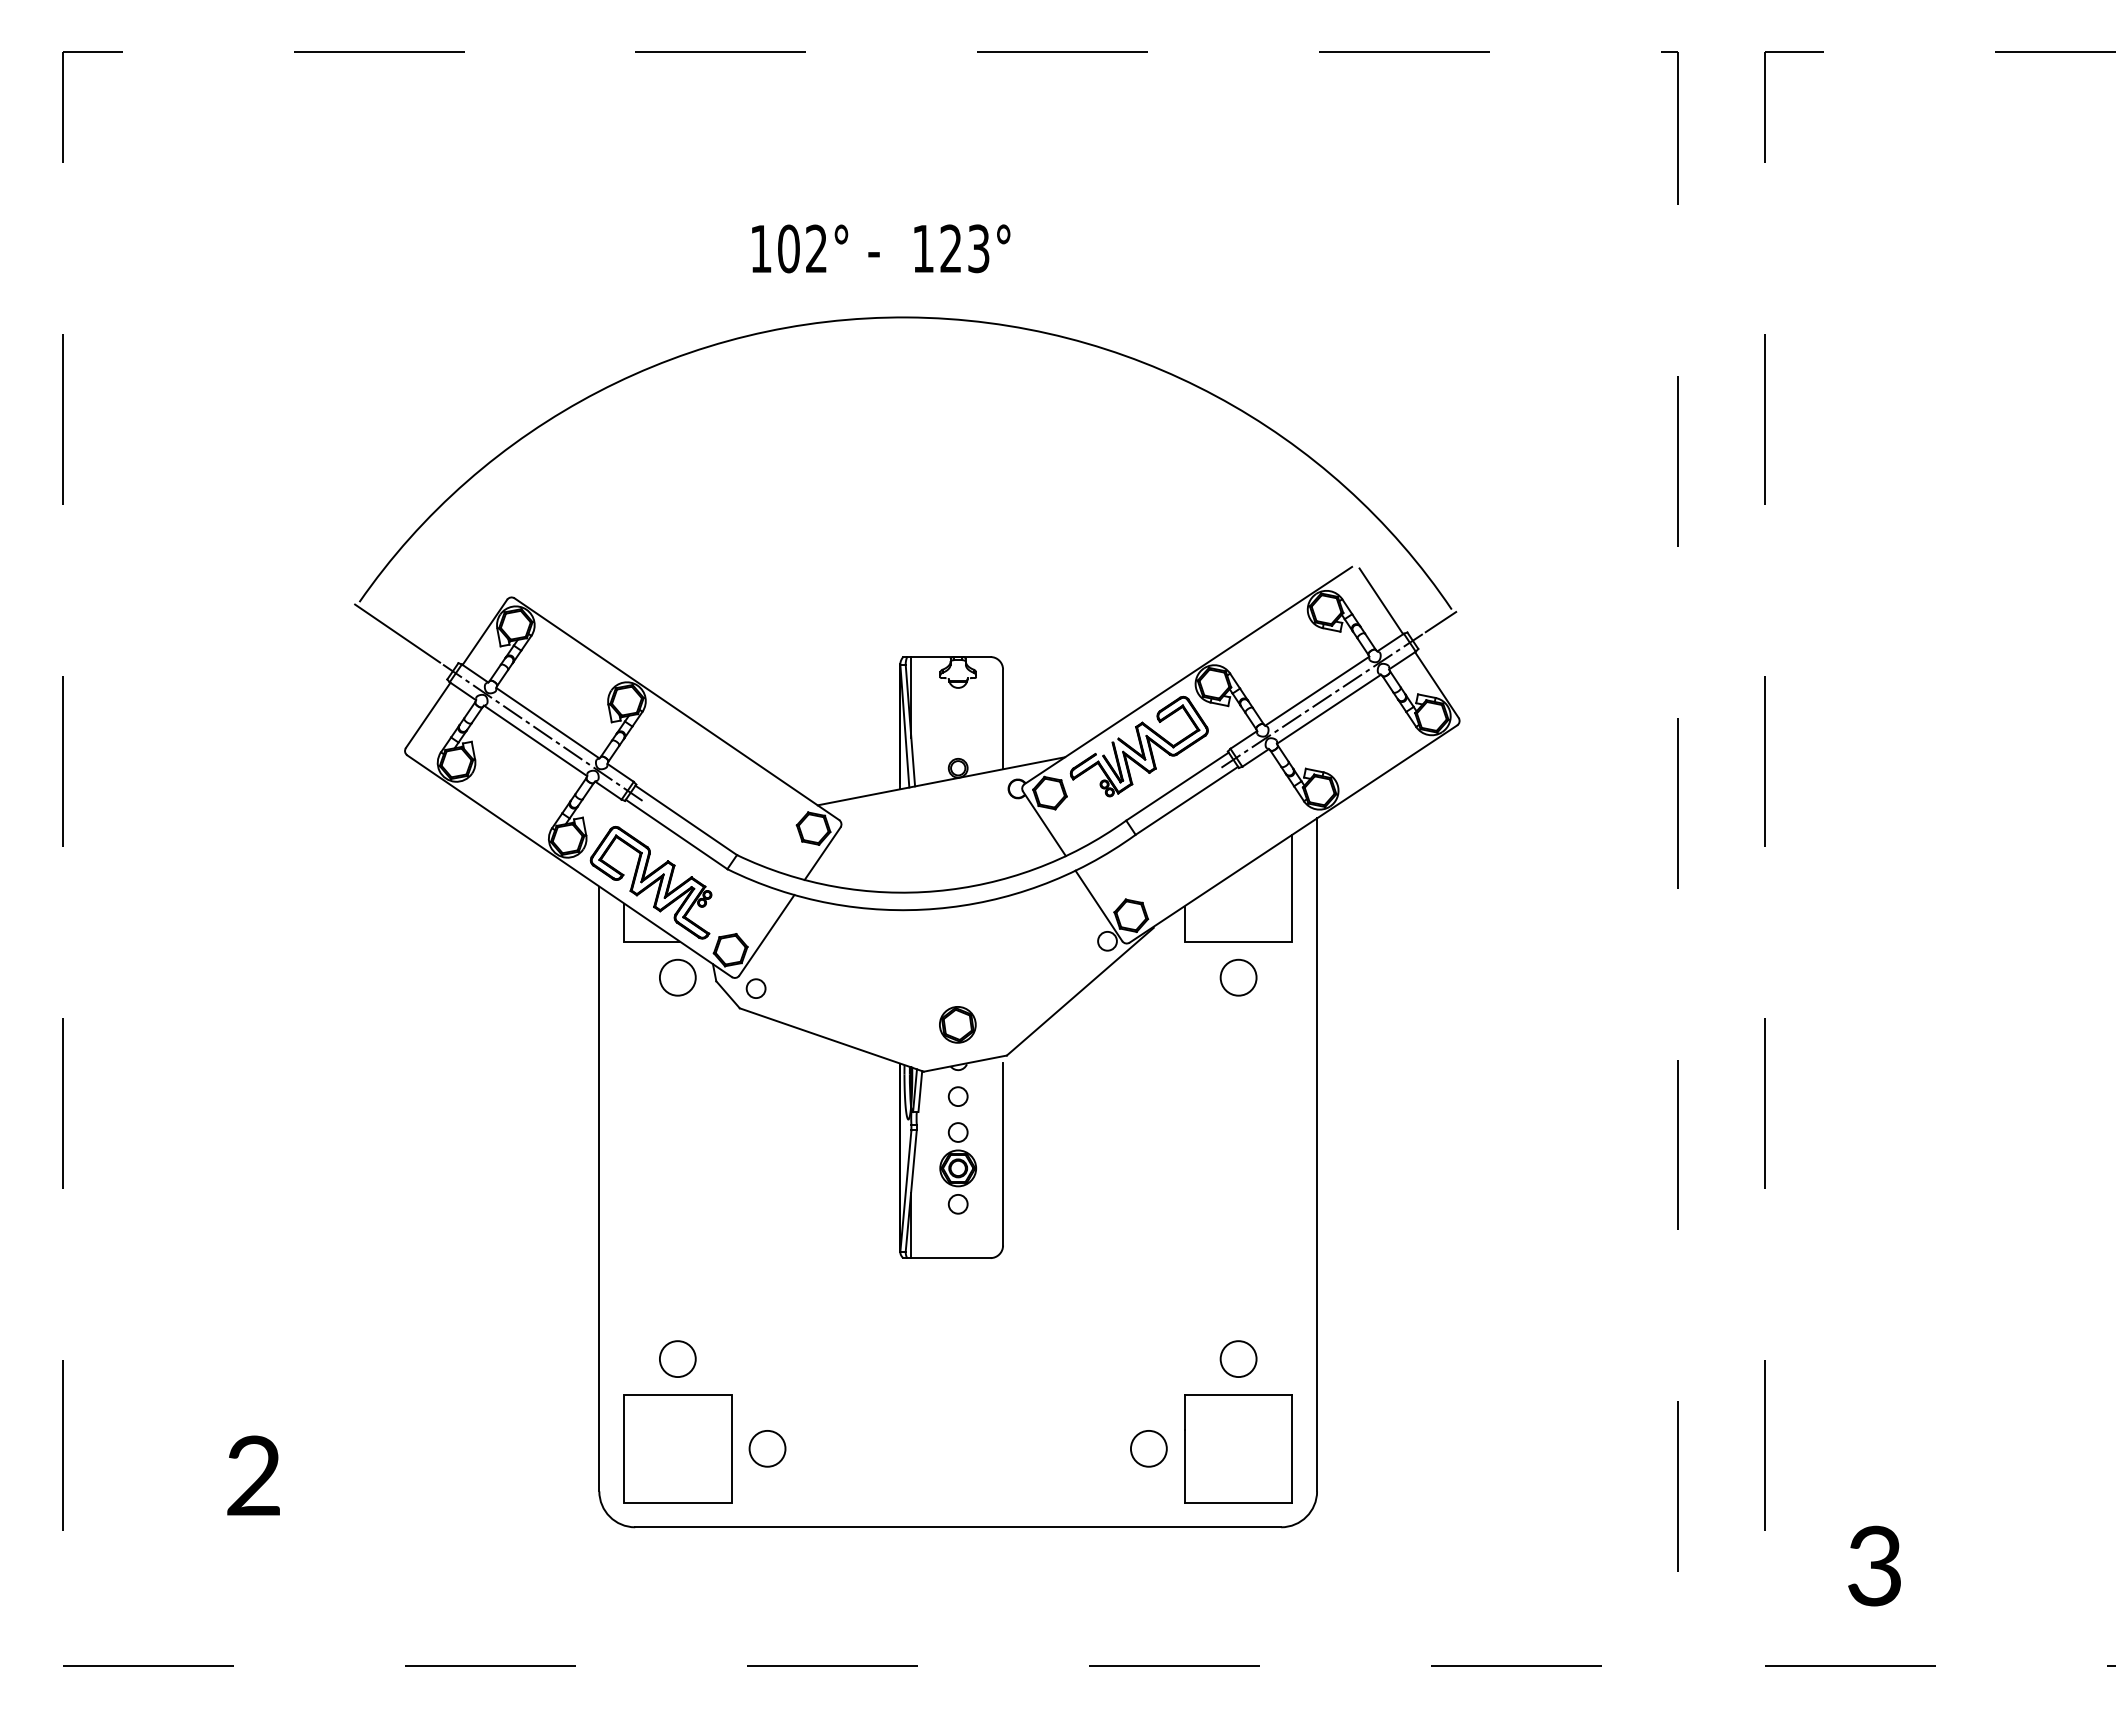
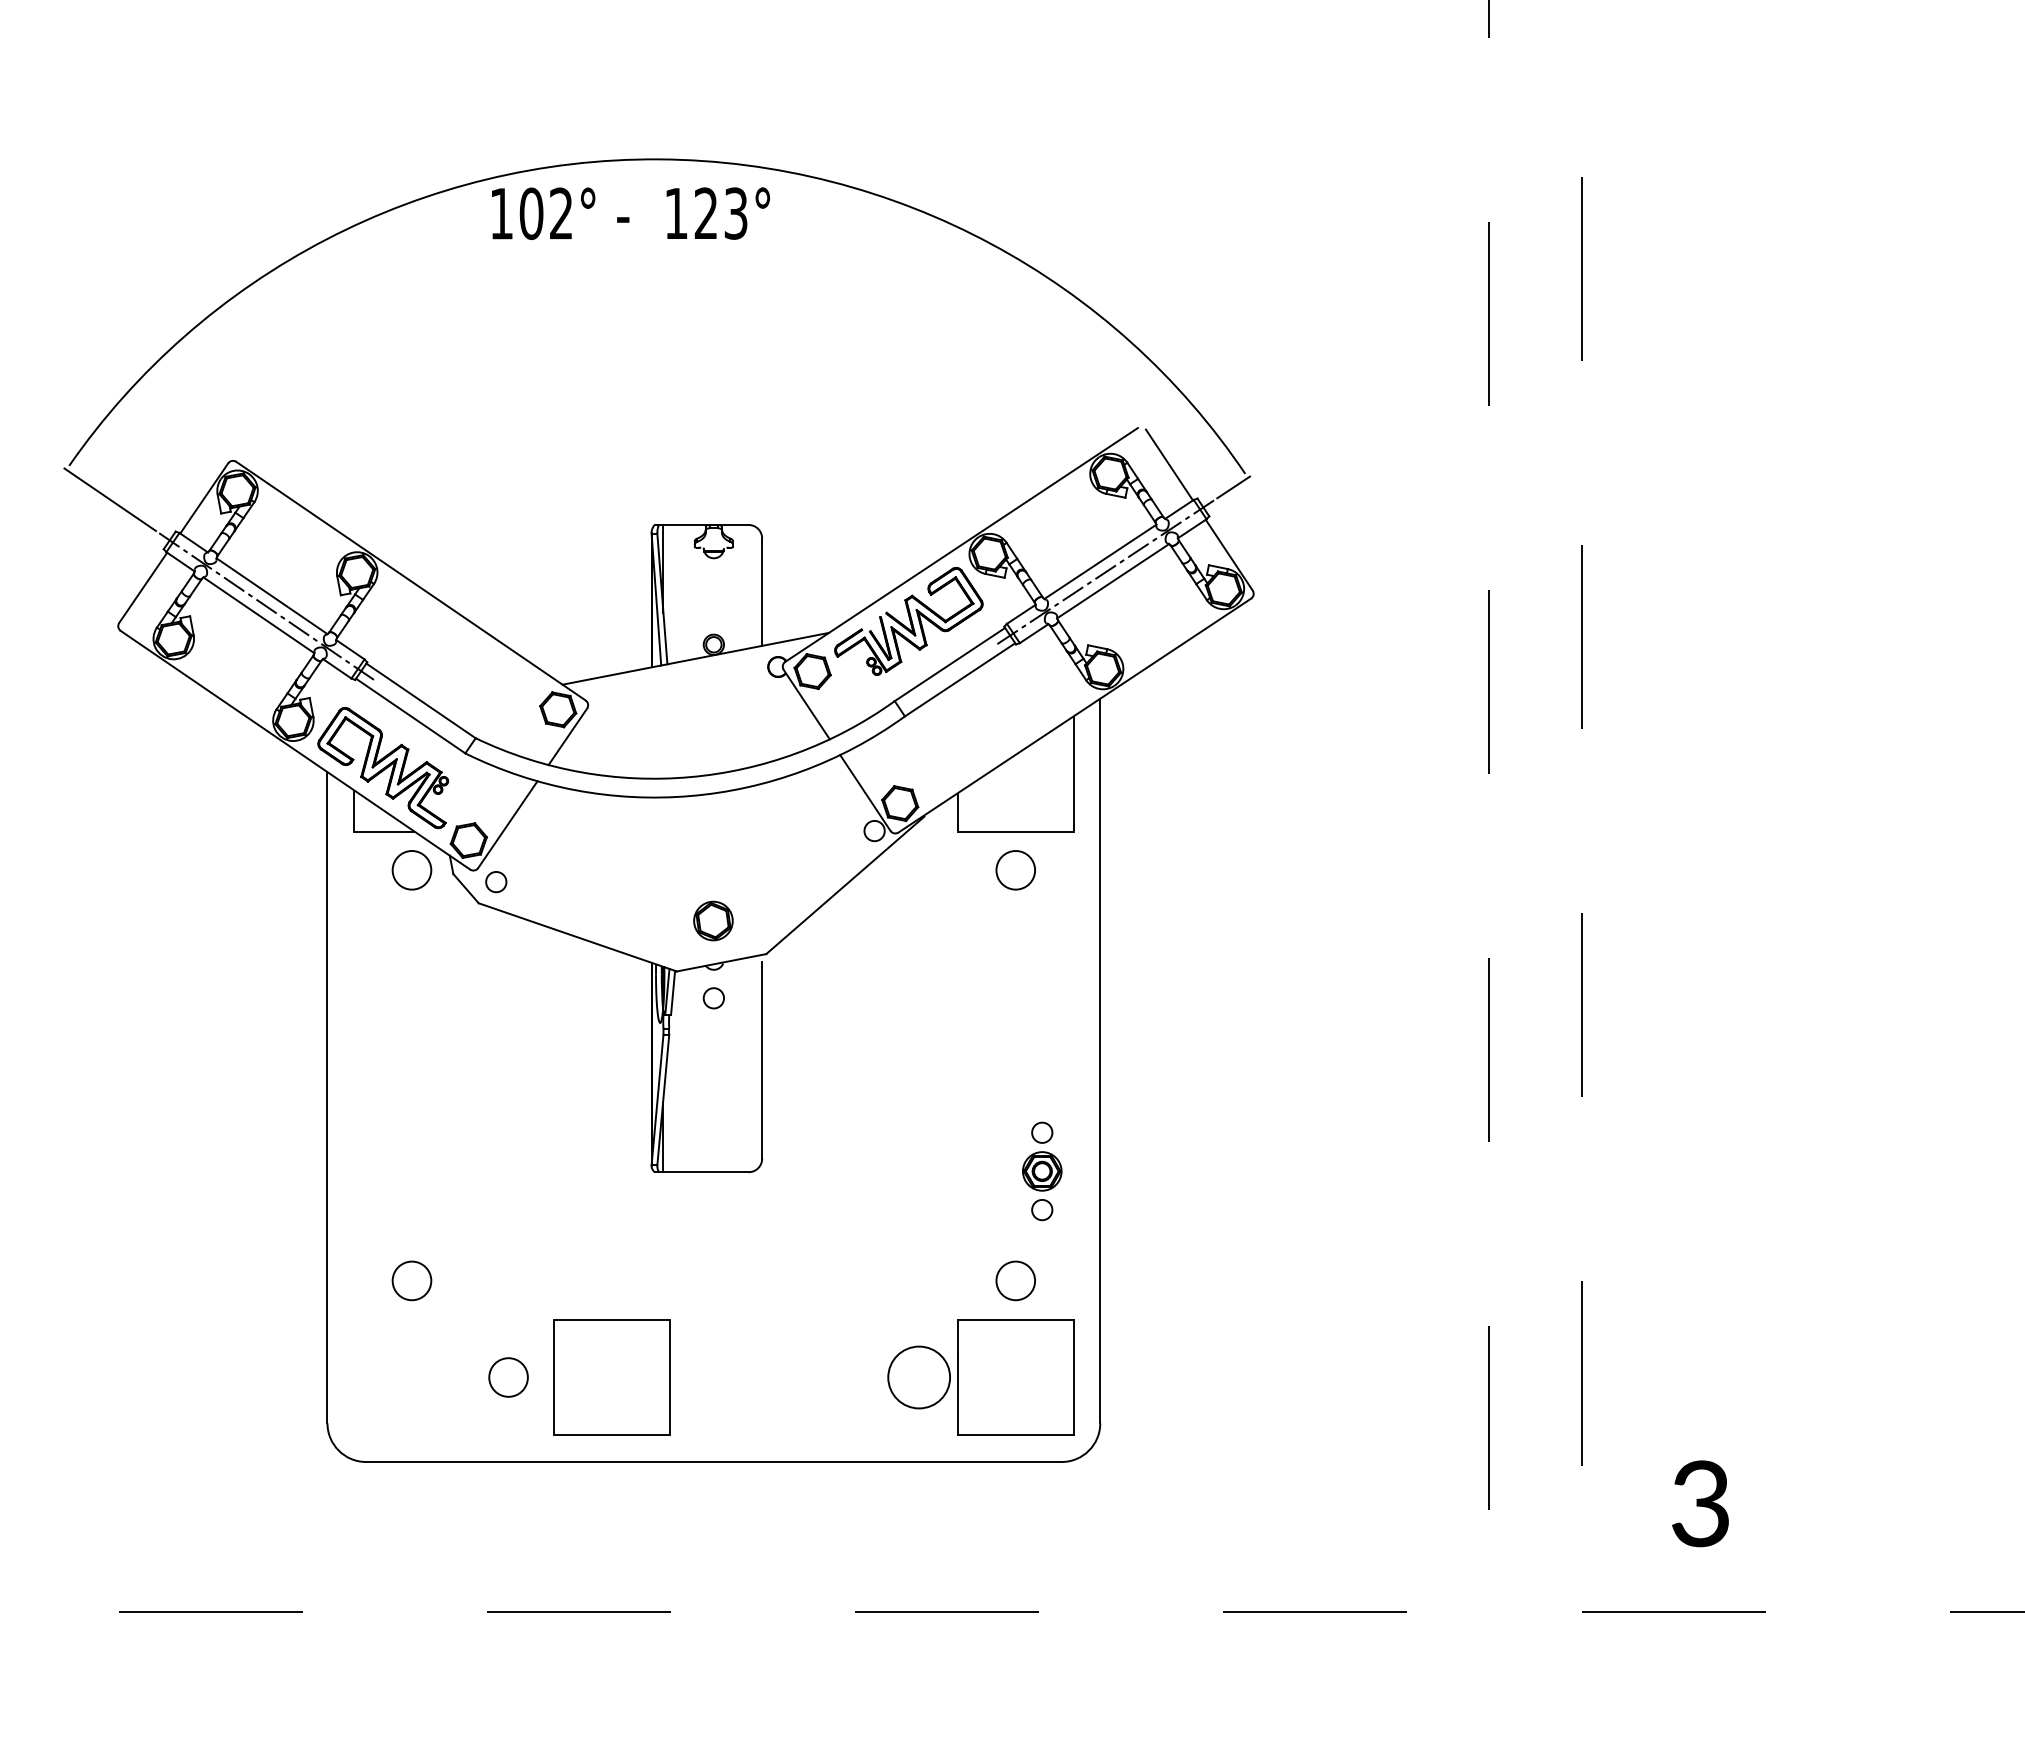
text: (881, 248) -> (631, 213), moved
part: (958, 1168) -> (1042, 1171), moved
part: (677, 1448) -> (611, 1377), moved
circle: (1148, 1448) -> (918, 1377), size x1.6

